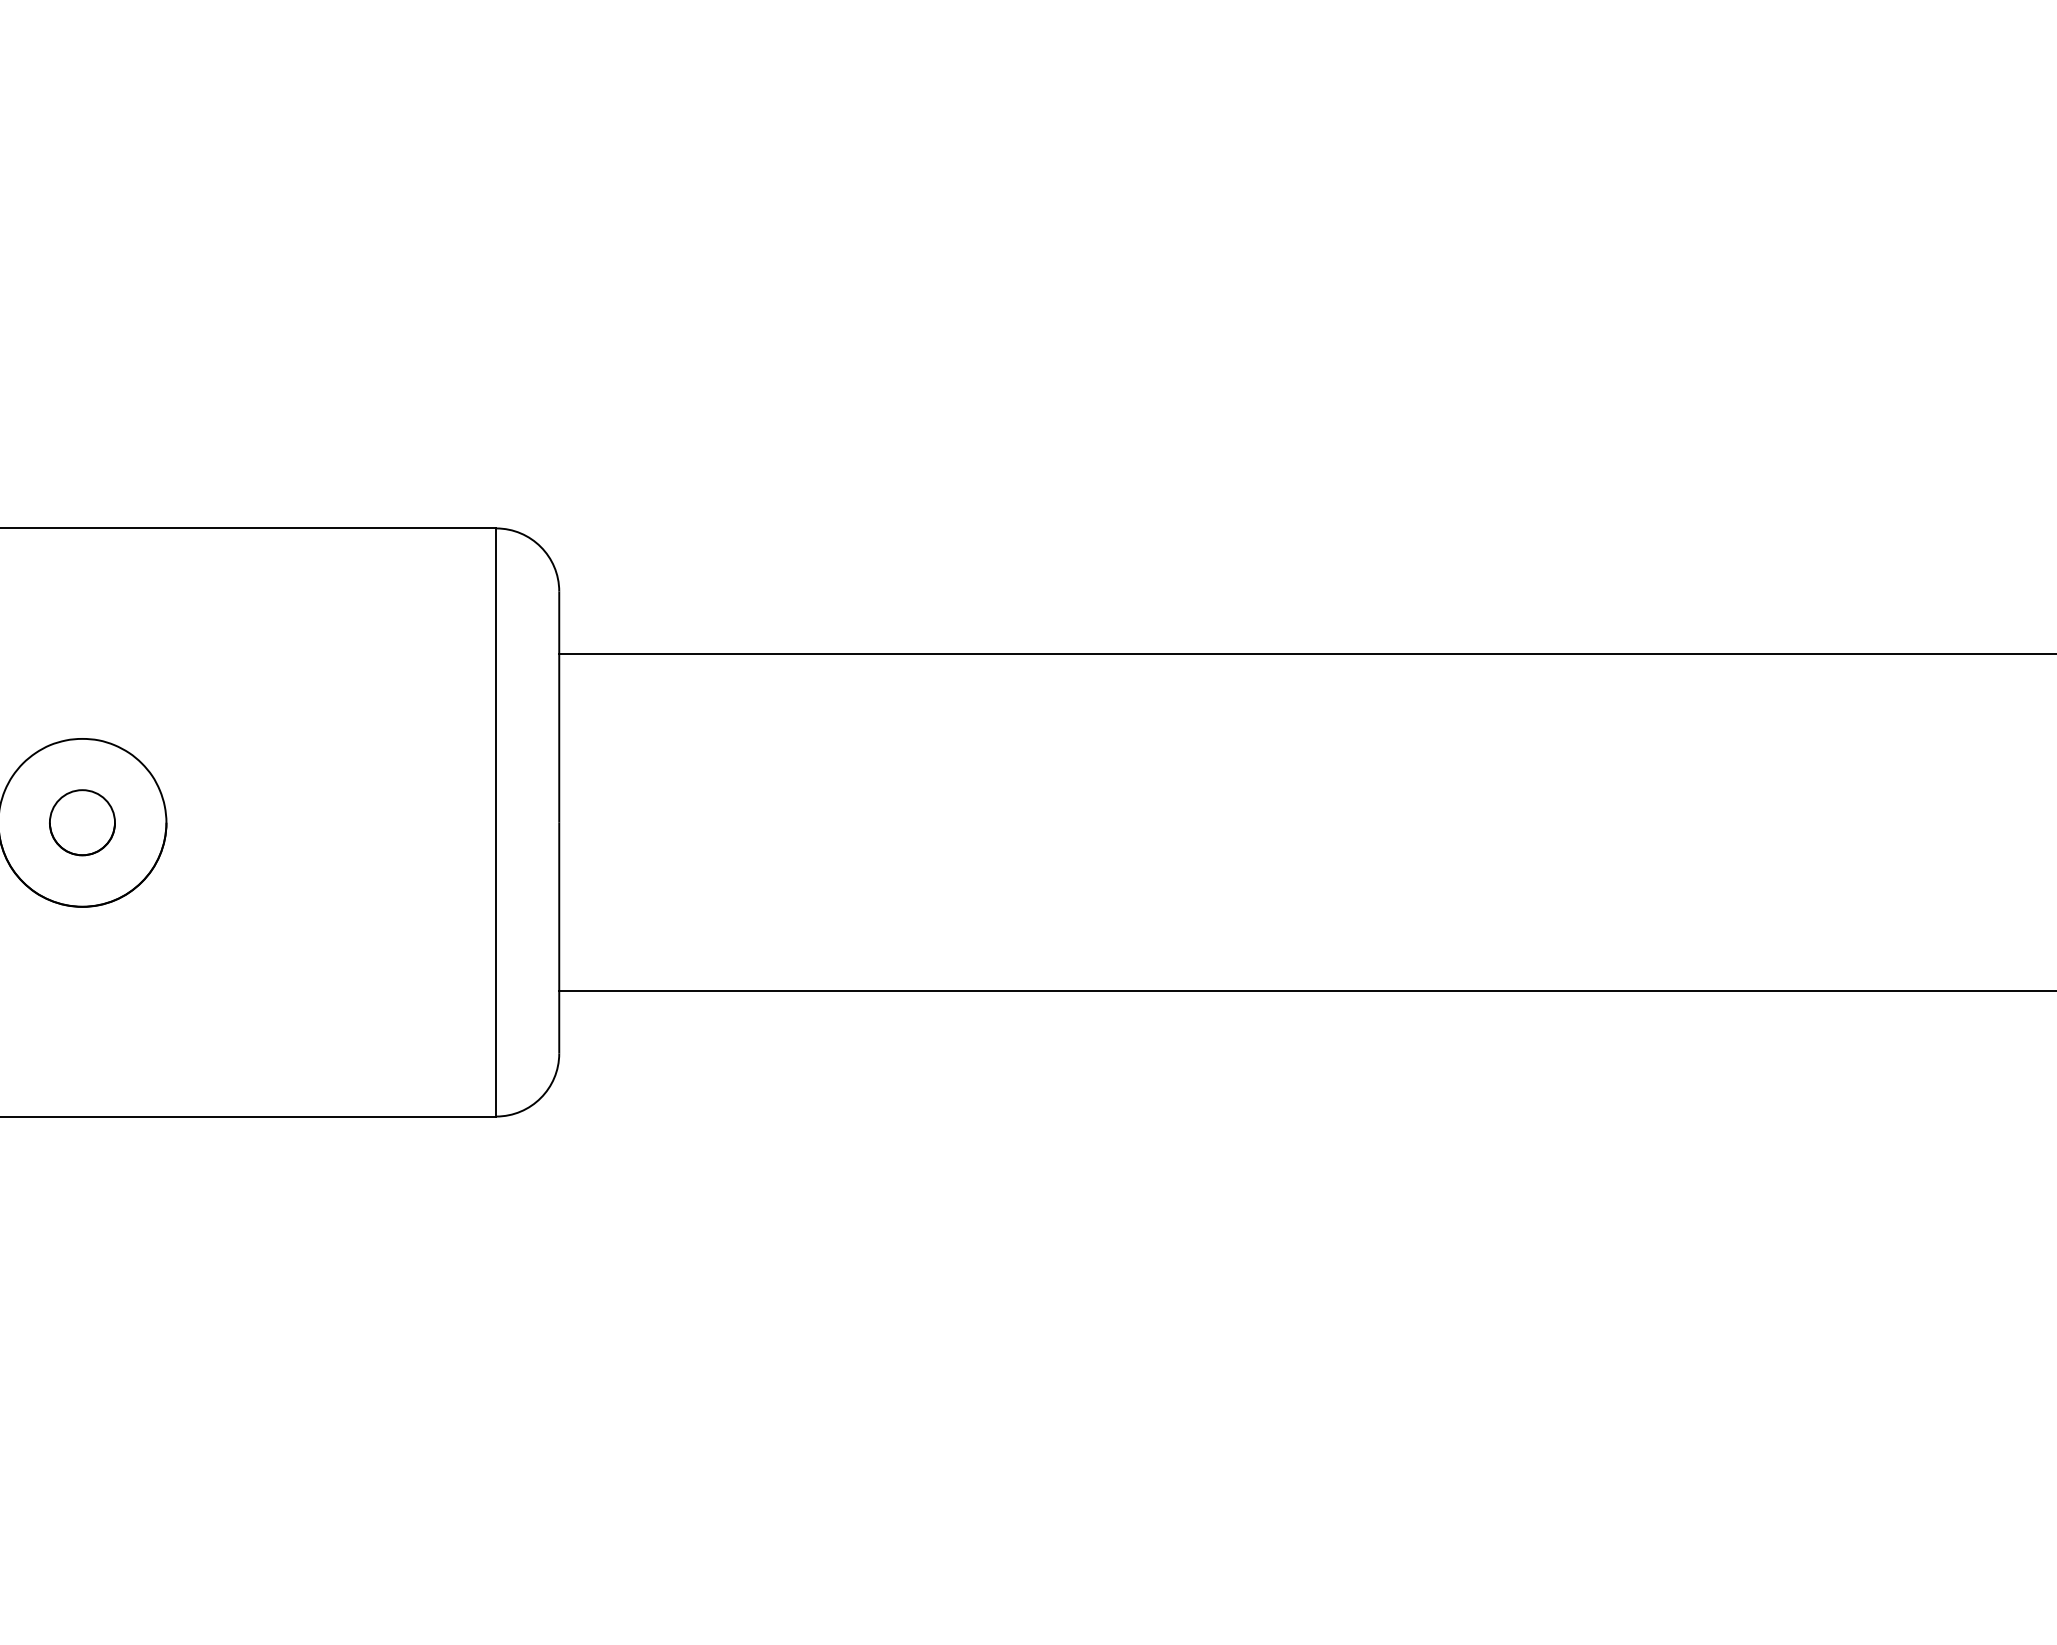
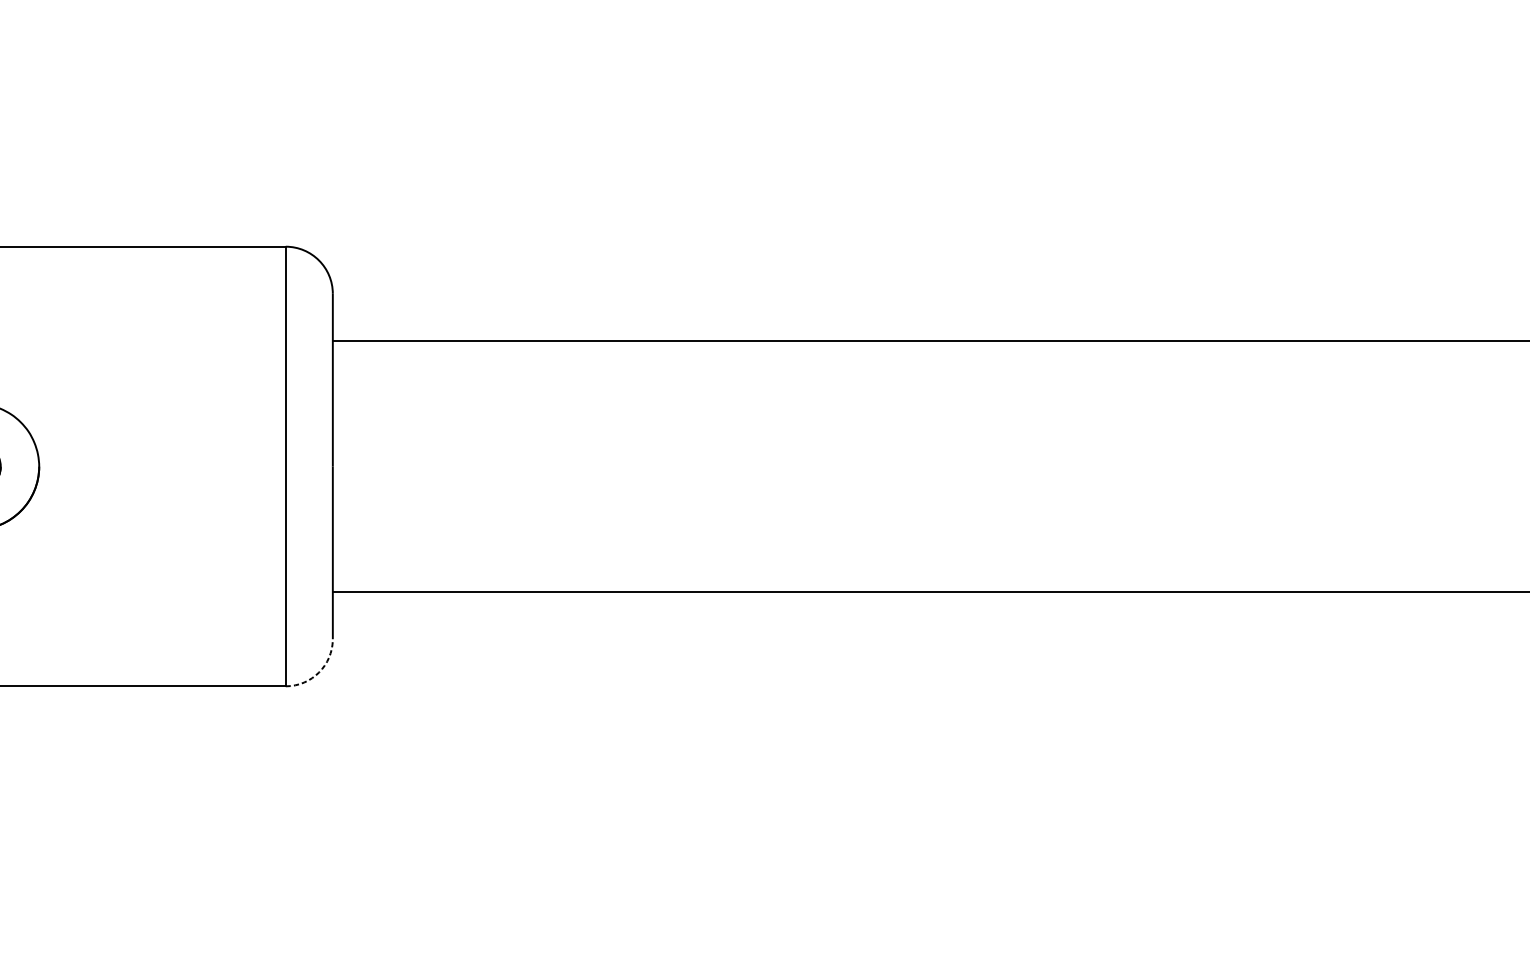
arc: (540, 1098) -> (318, 672), solid -> dashed

